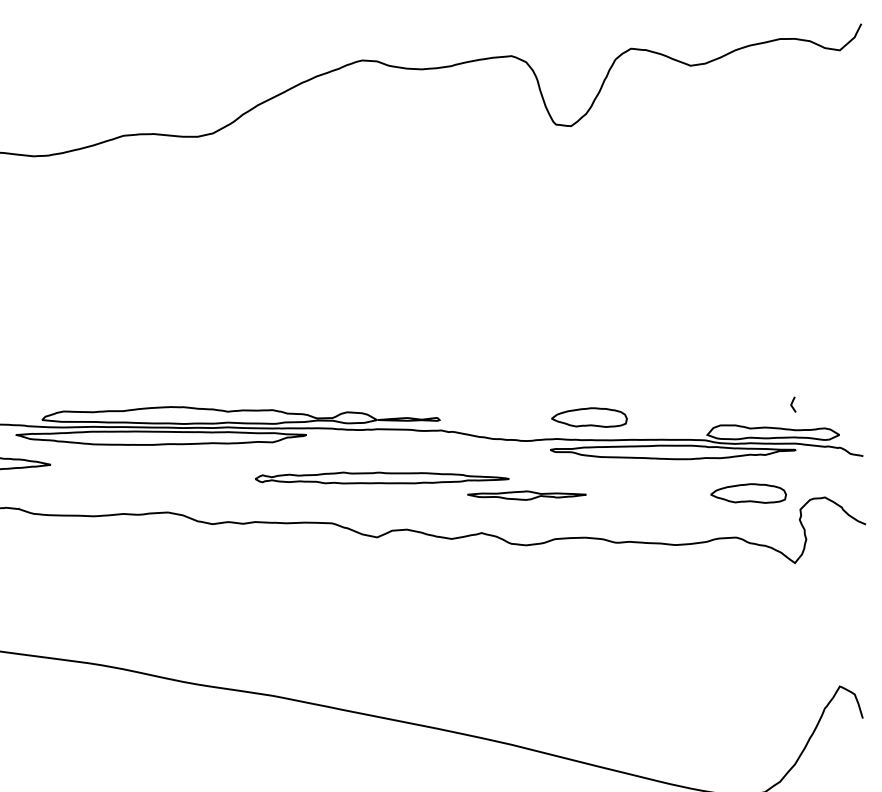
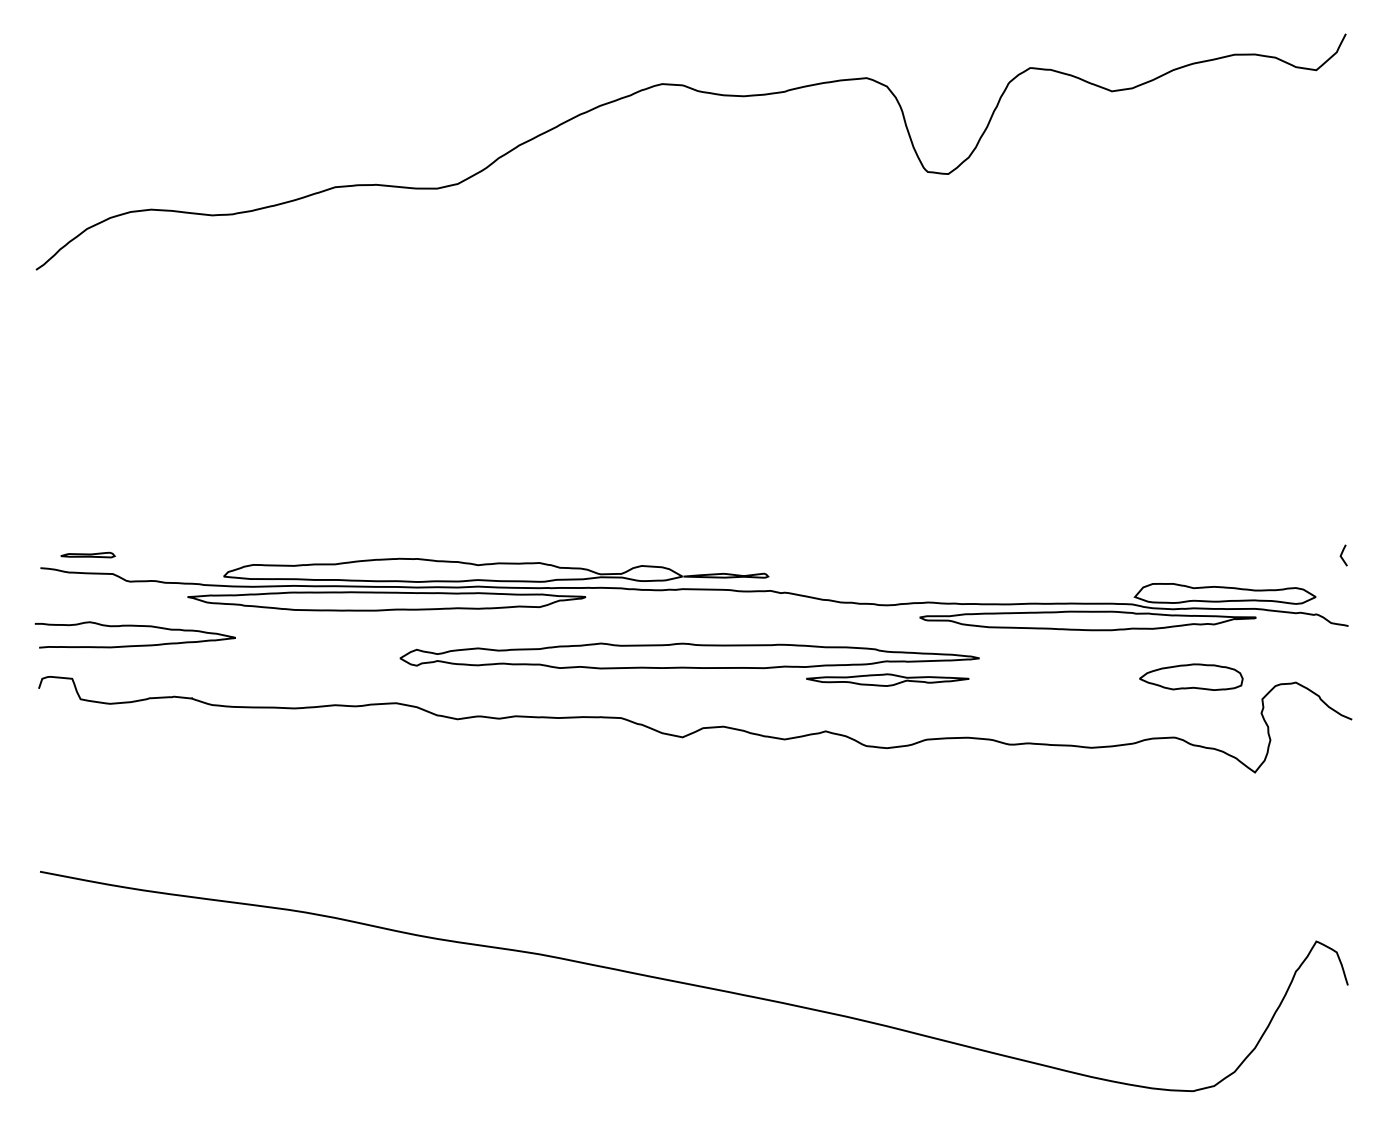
line: (792, 403) -> (1342, 554), moved
part: (589, 417) -> (973, 572), removed
part: (382, 477) -> (689, 655), size x1.67

